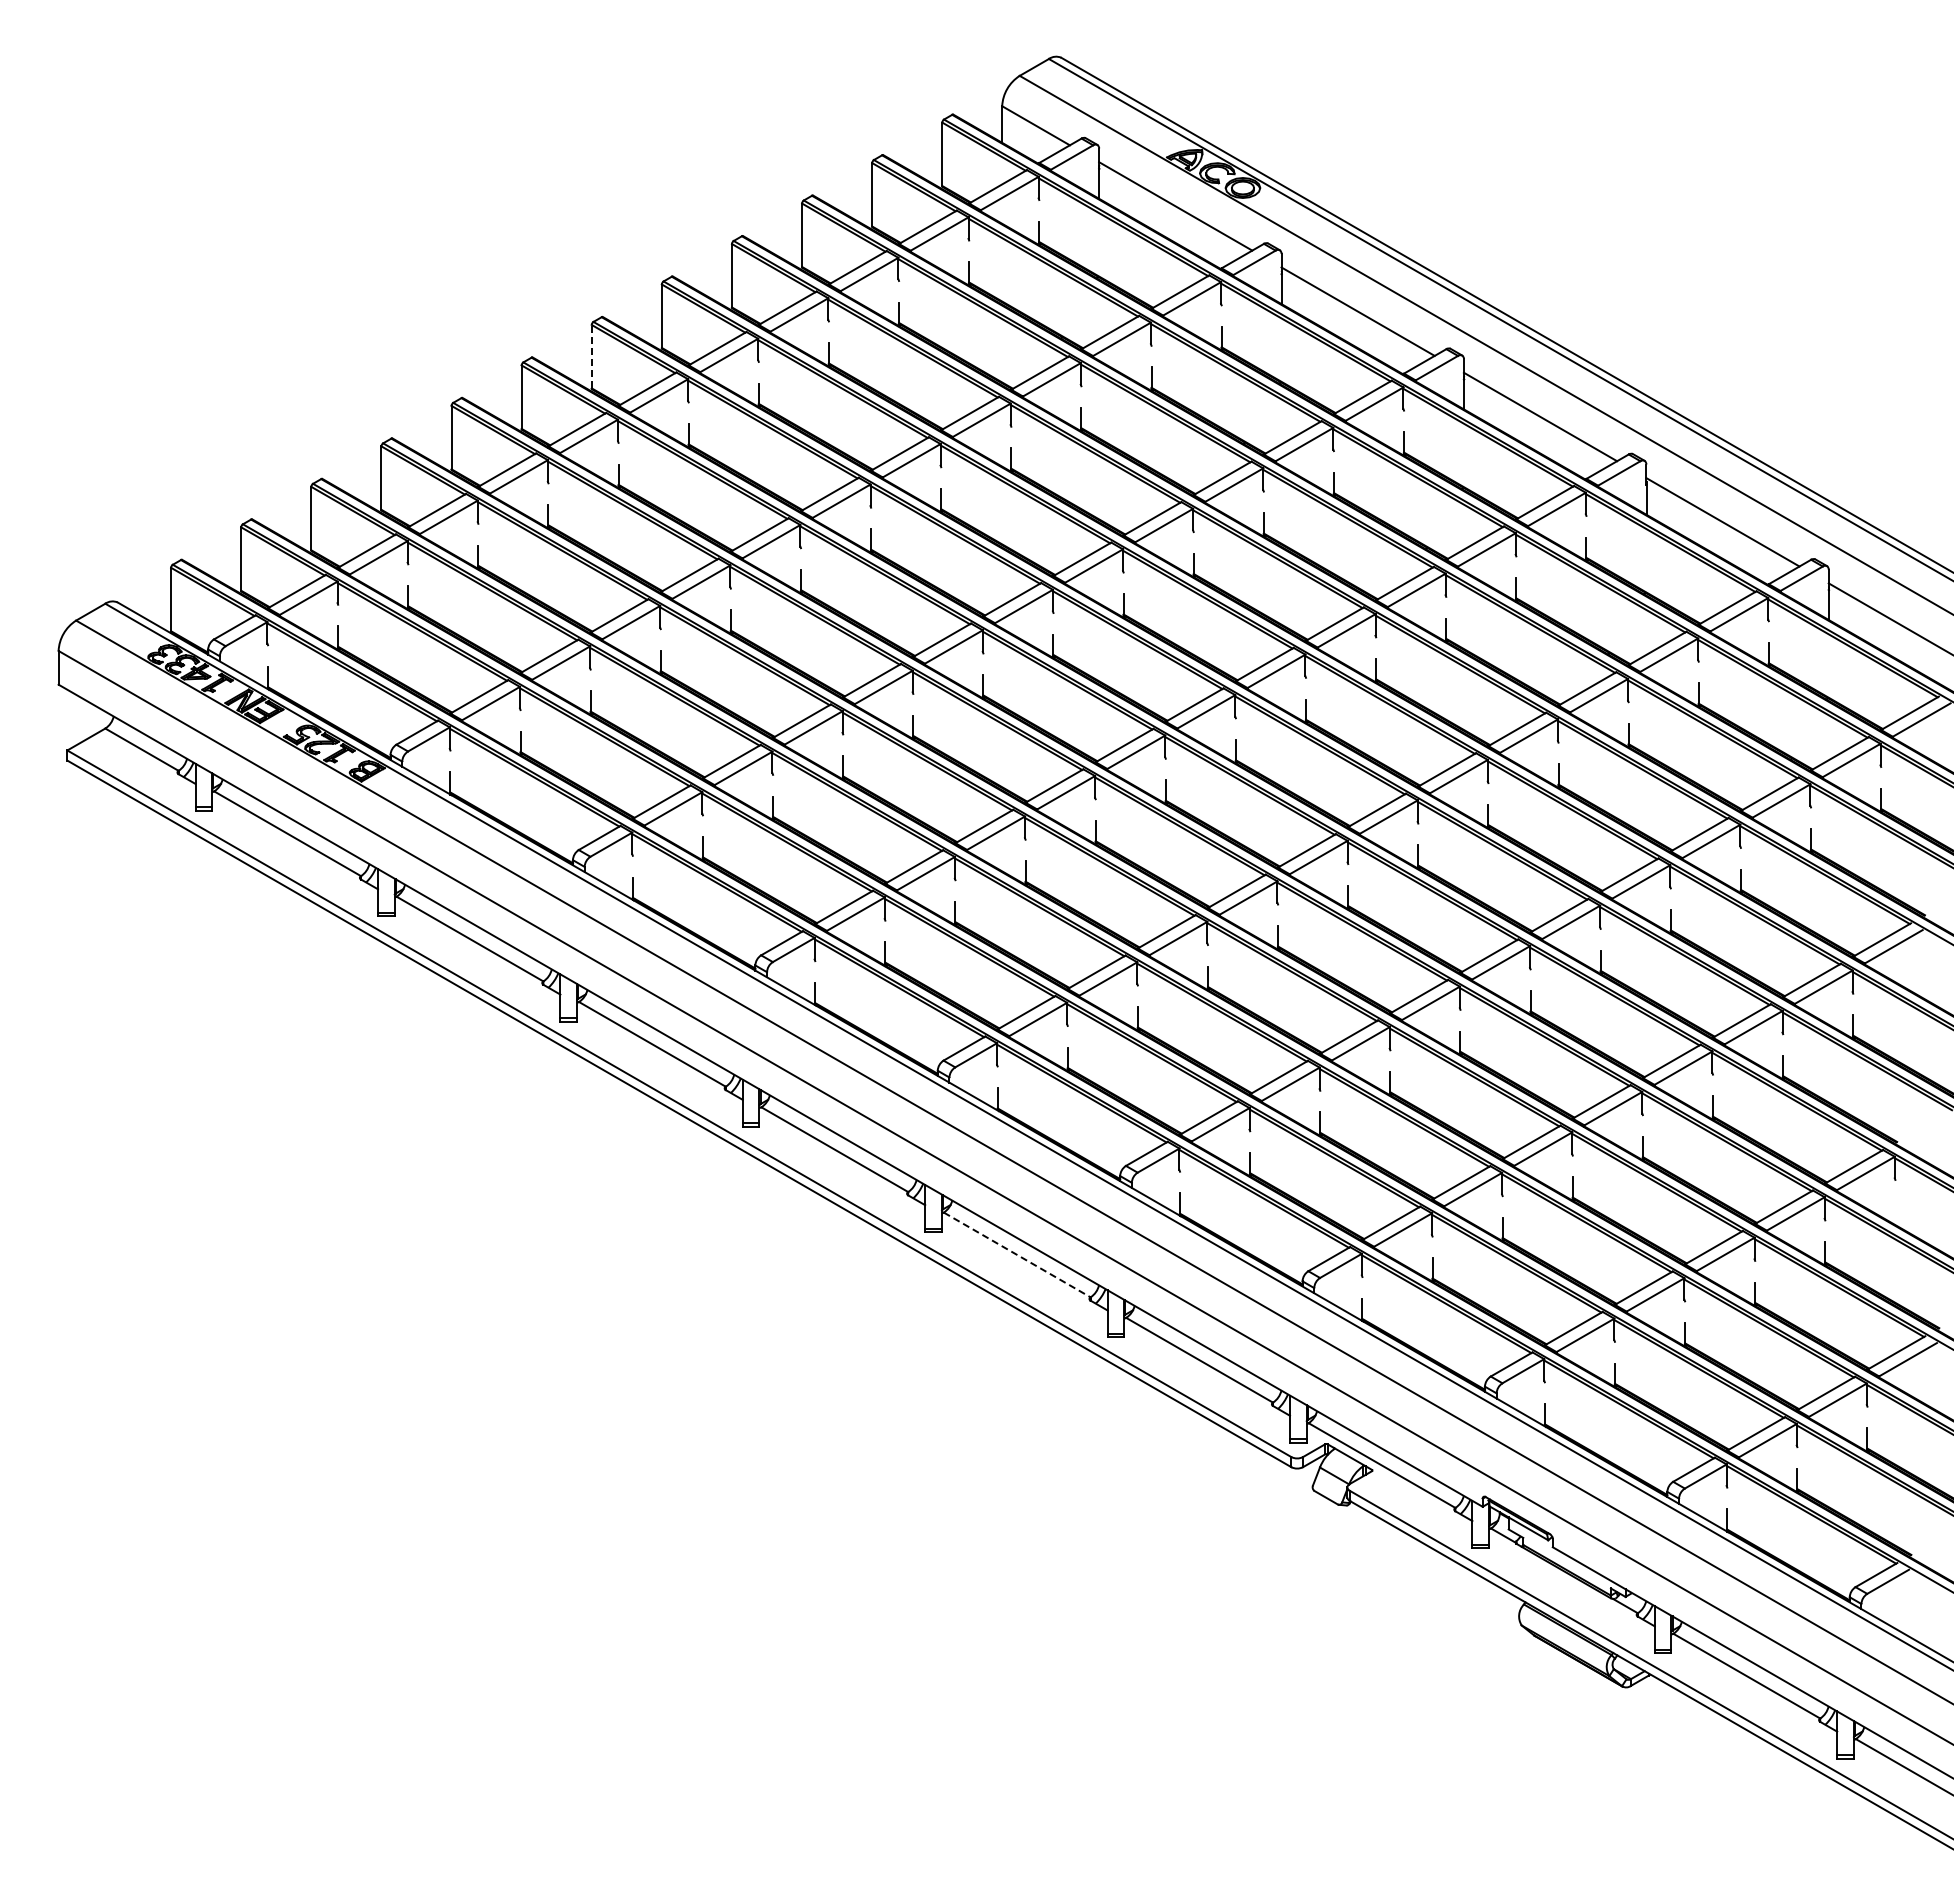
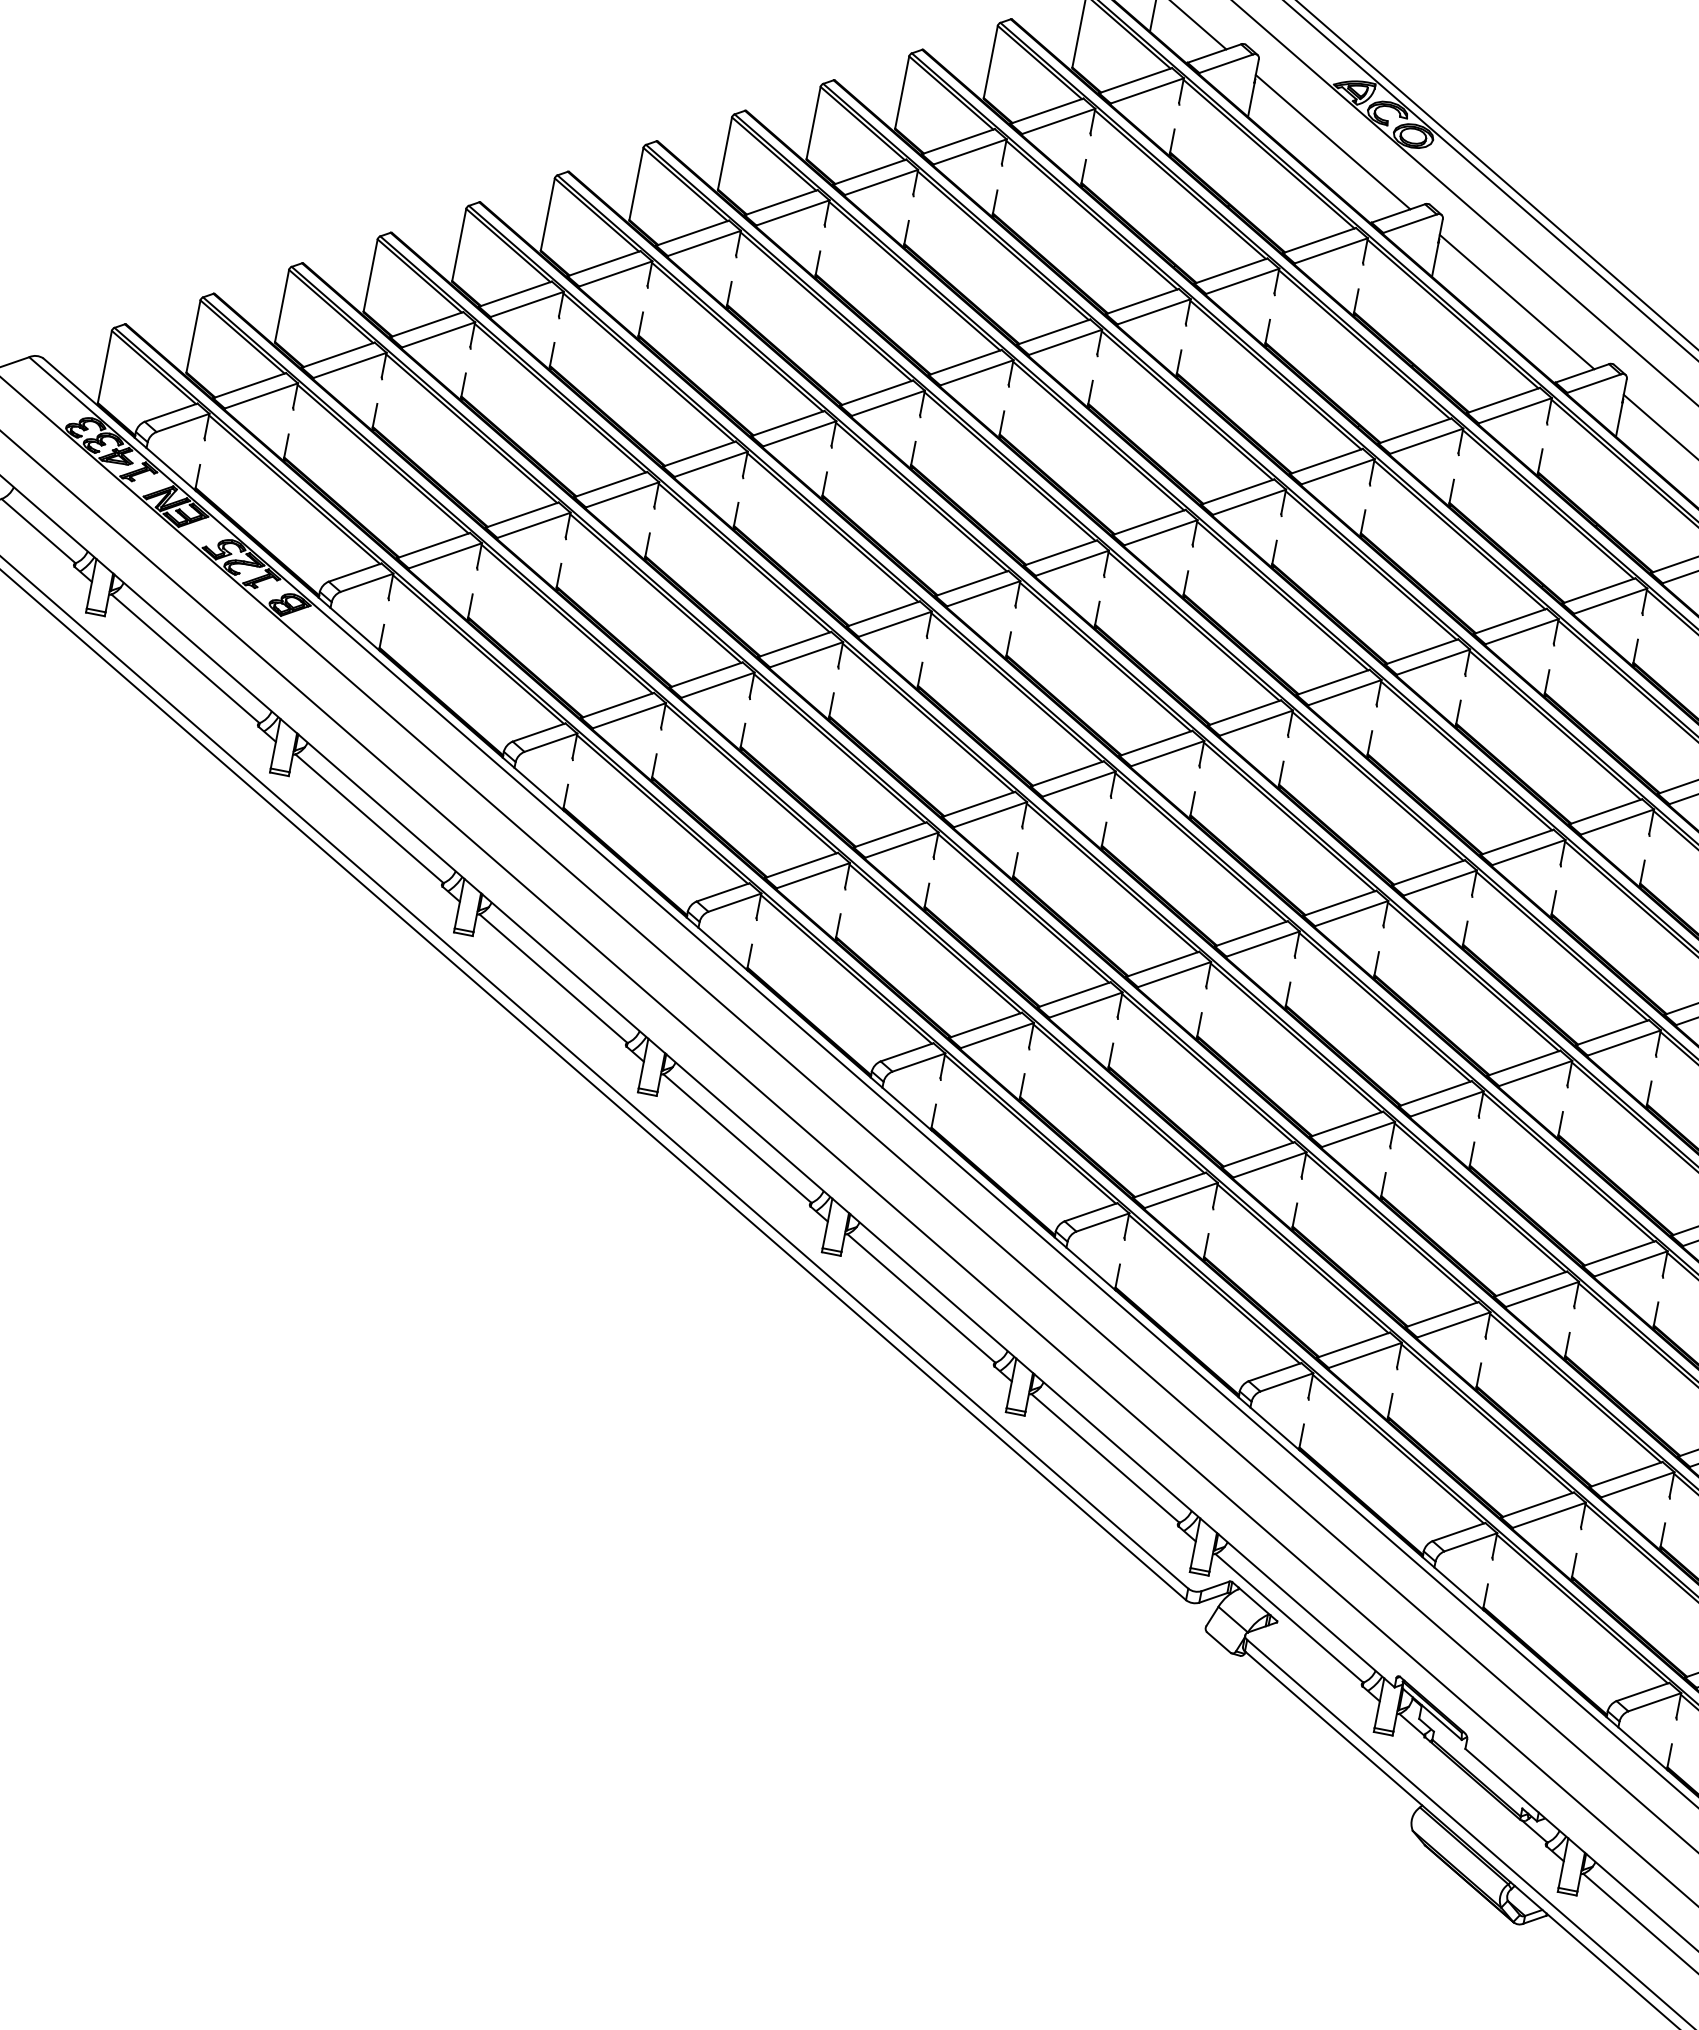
line: (591, 356) -> (636, 183), dashed -> solid
line: (1017, 1254) -> (921, 1298), dashed -> solid

